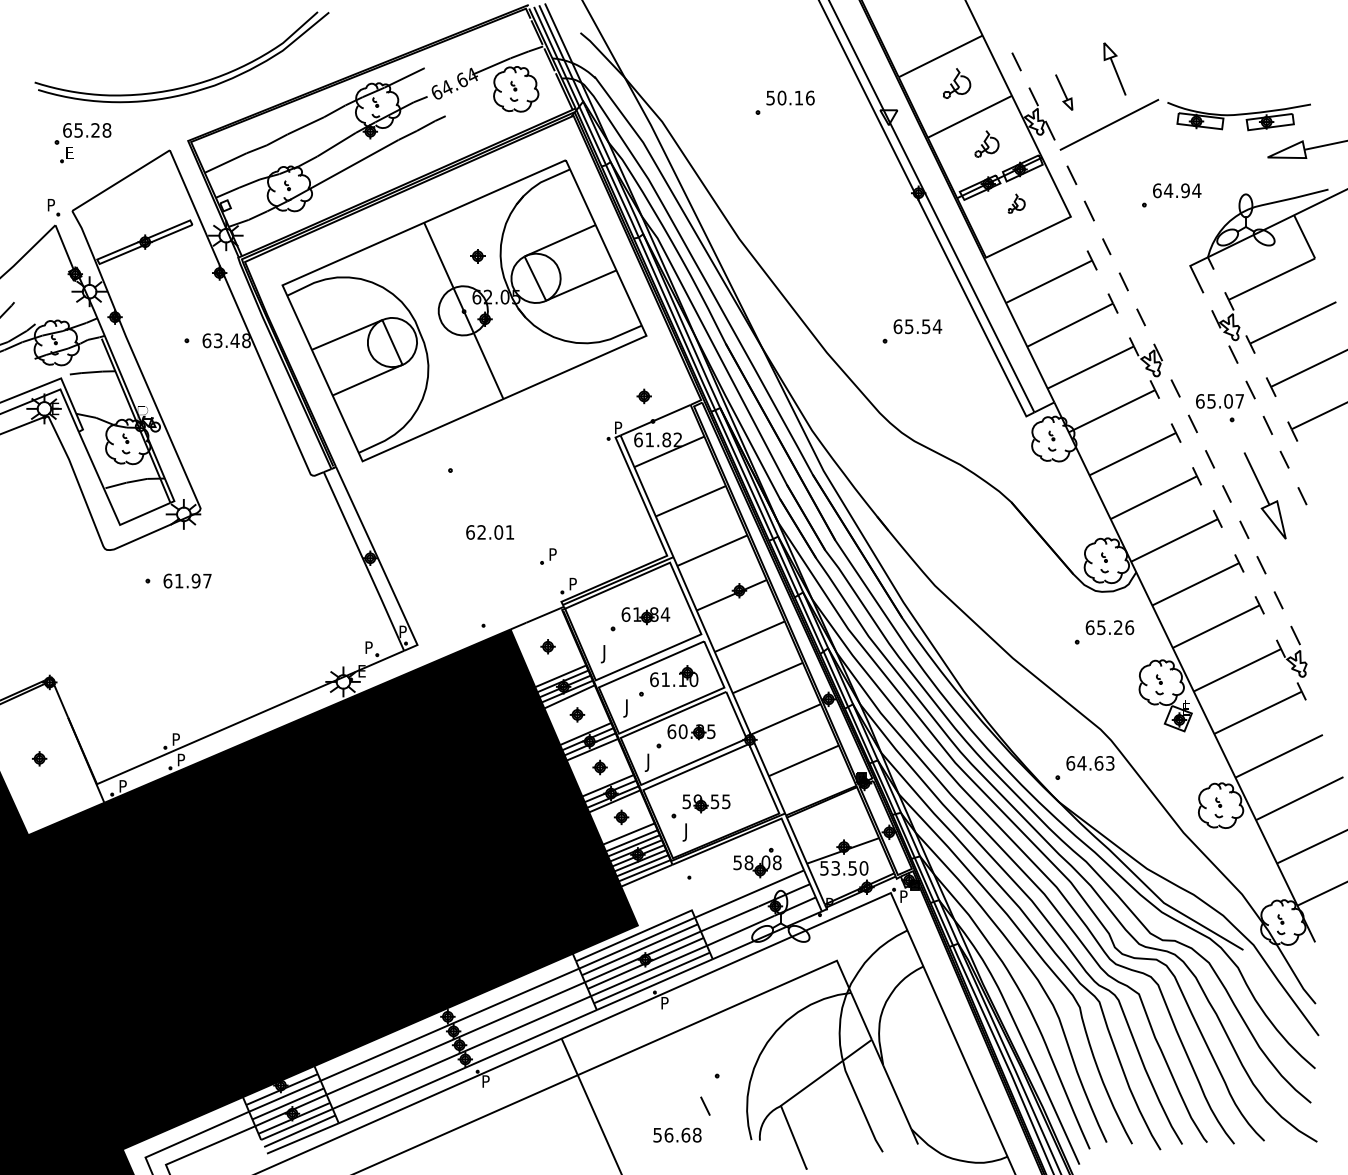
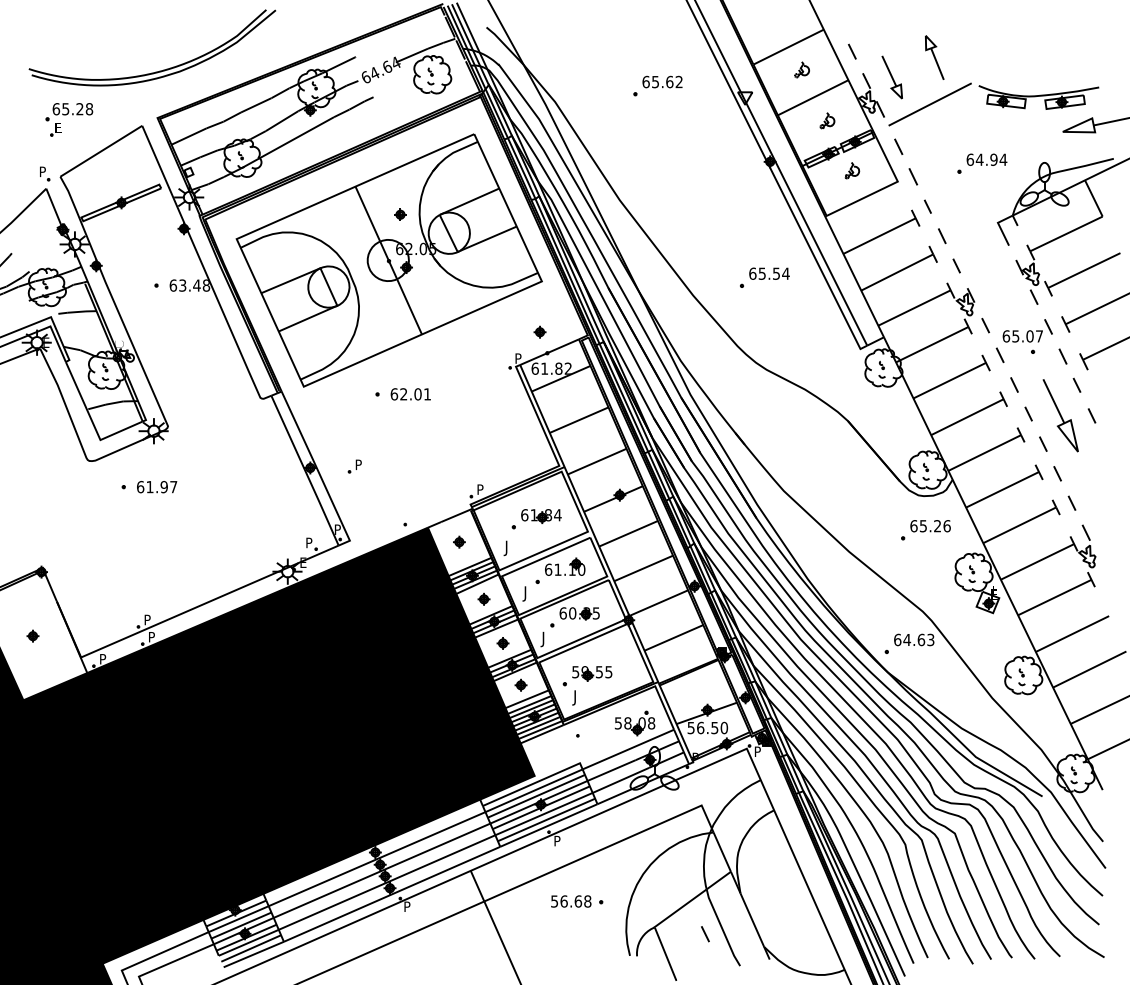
part: (956, 83) -> (801, 69), size x0.62
part: (1063, 92) -> (891, 77), size x1.43
text: (790, 97) -> (662, 81), 50.16 -> 65.62
part: (986, 144) -> (827, 121), size x0.71
text: (489, 532) -> (410, 394), moved
part: (548, 556) -> (354, 466), moved
text: (835, 868) -> (700, 728), 53.50 -> 56.50
line: (705, 1105) -> (705, 933), moved
text: (677, 1134) -> (571, 900), moved

